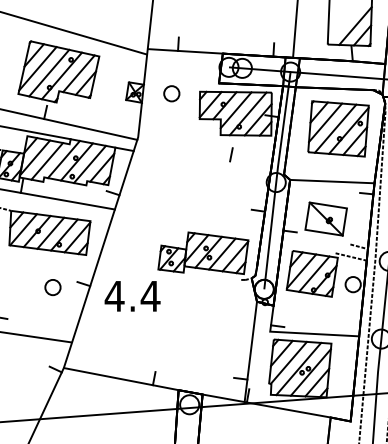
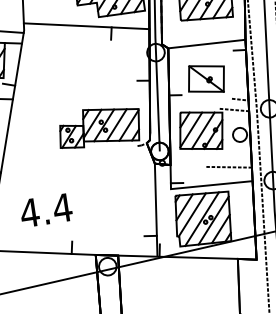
line: (206, 142) -> (87, 25), added
text: (132, 296) -> (46, 210), moved
line: (335, 317) -> (228, 167), added

